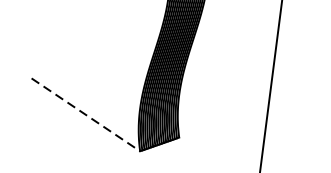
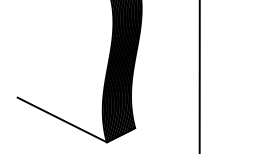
line: (86, 114) -> (62, 119), dashed -> solid

